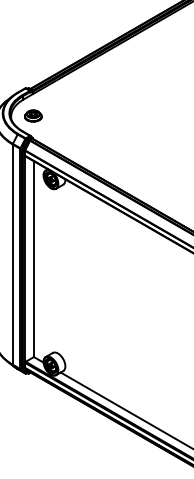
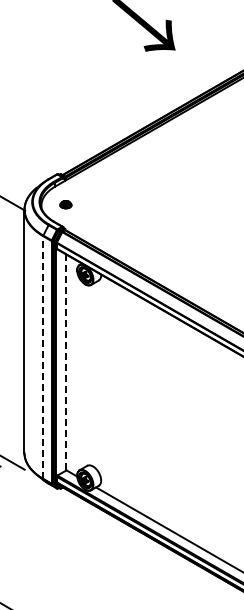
part: (33, 115) -> (65, 204), size x0.6
line: (13, 254) -> (43, 357), solid -> dashed
line: (33, 259) -> (66, 362), solid -> dashed

